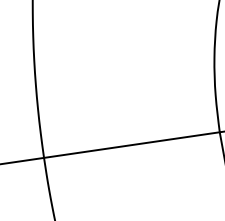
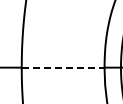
line: (132, 144) -> (63, 67), solid -> dashed

